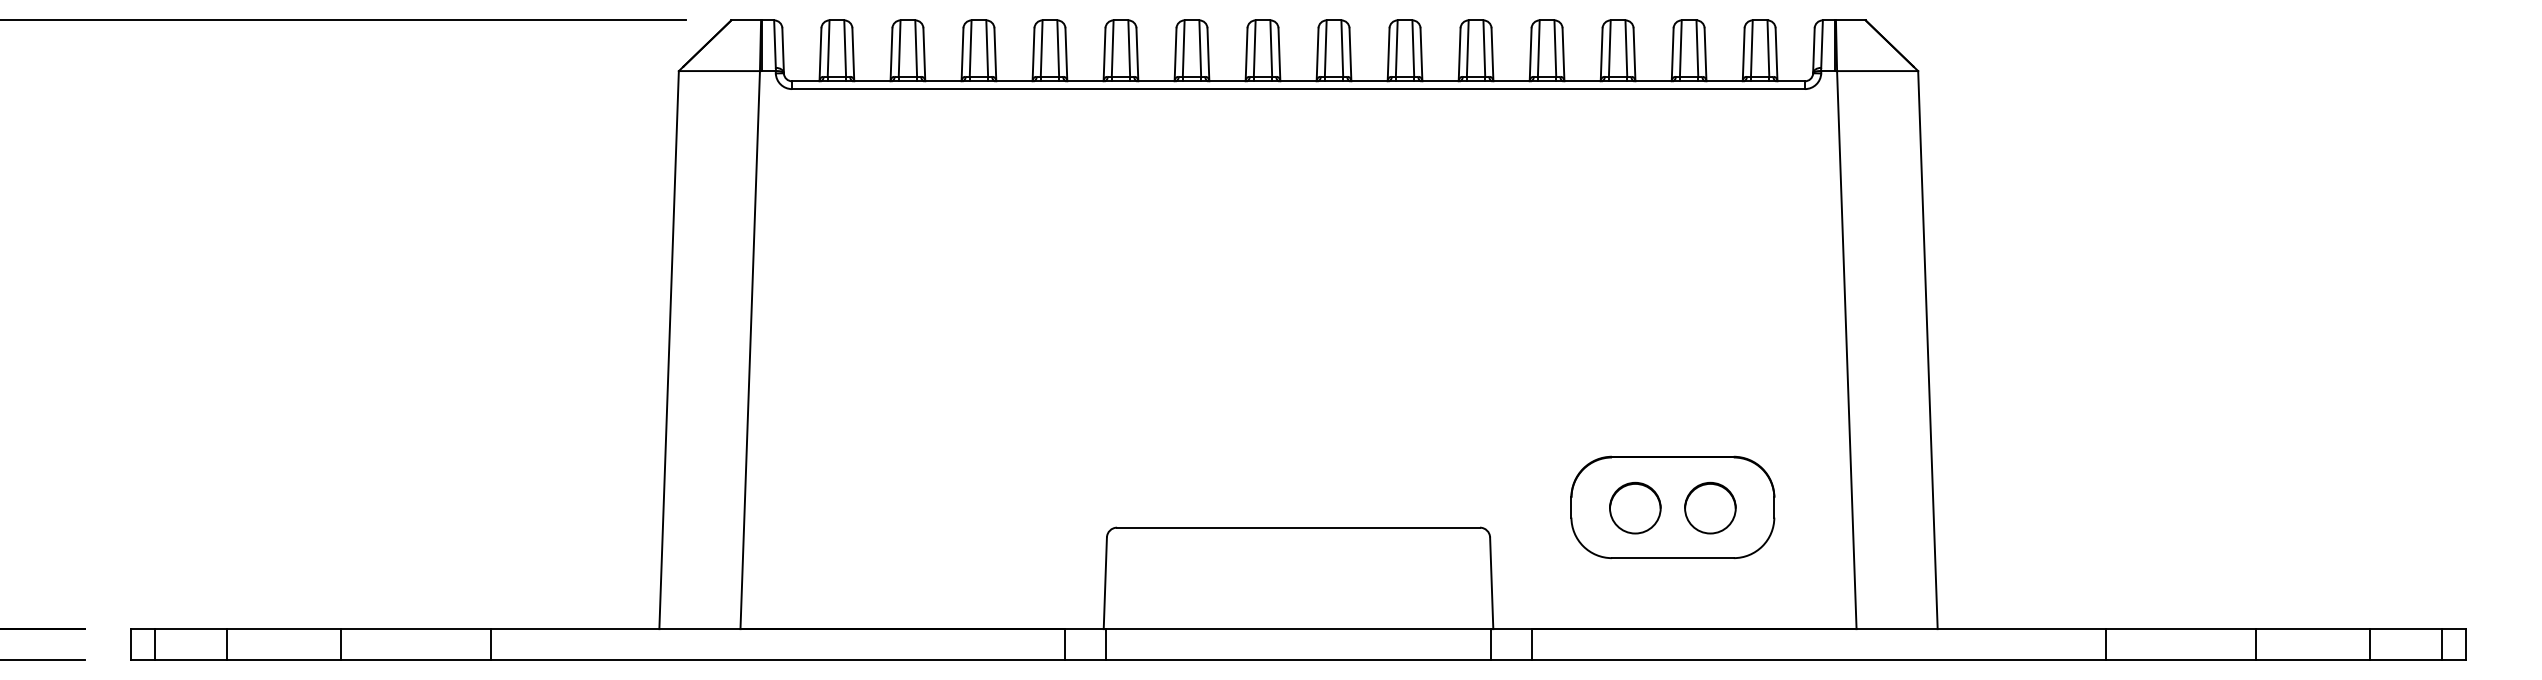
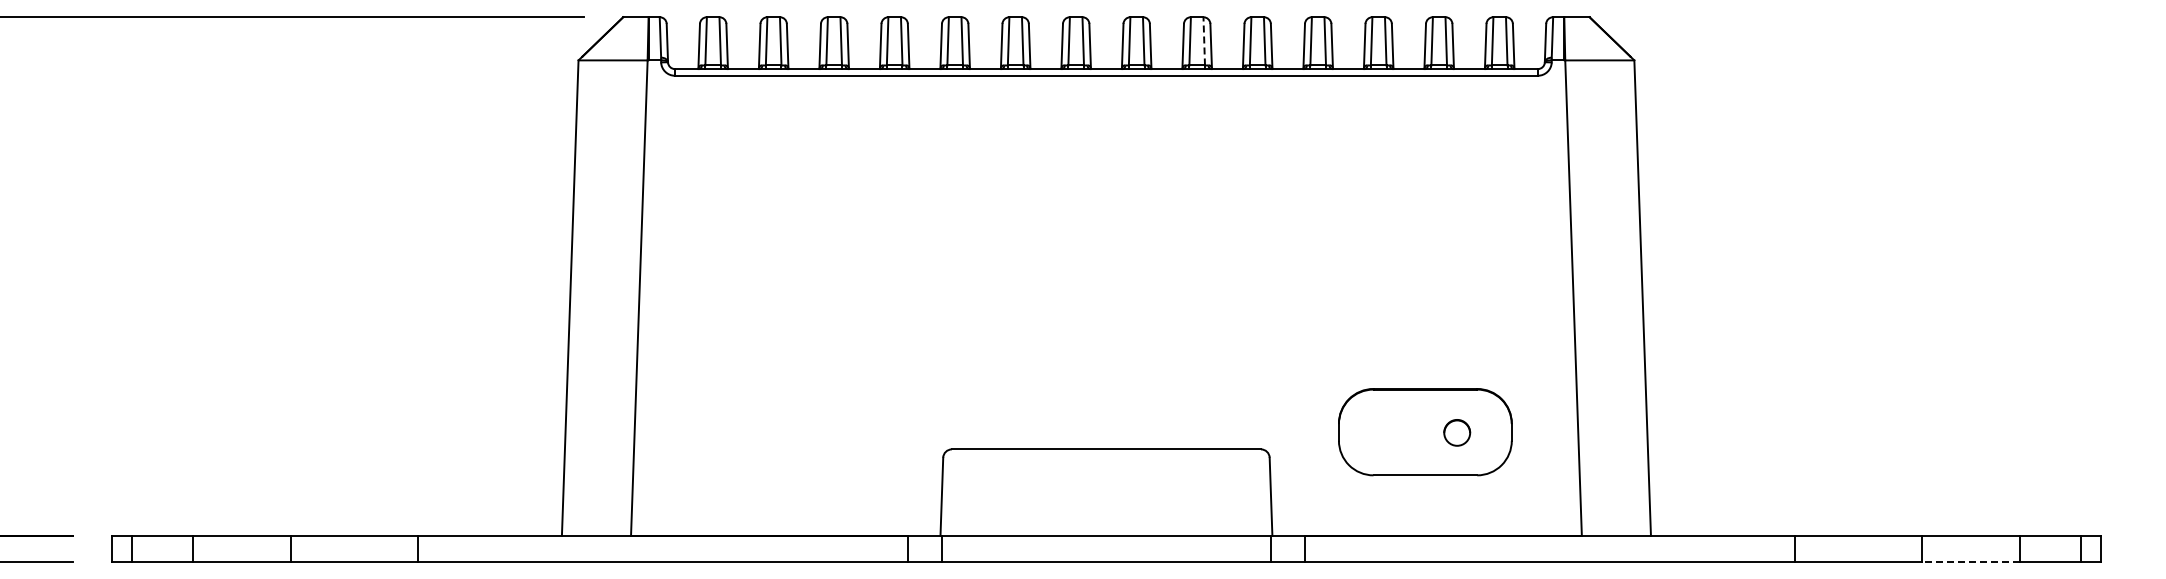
line: (1413, 47) -> (1204, 40), solid -> dashed
part: (1634, 507) -> (1392, 432), removed
part: (1709, 507) -> (1456, 432), size x0.6
line: (2312, 659) -> (1970, 561), solid -> dashed

